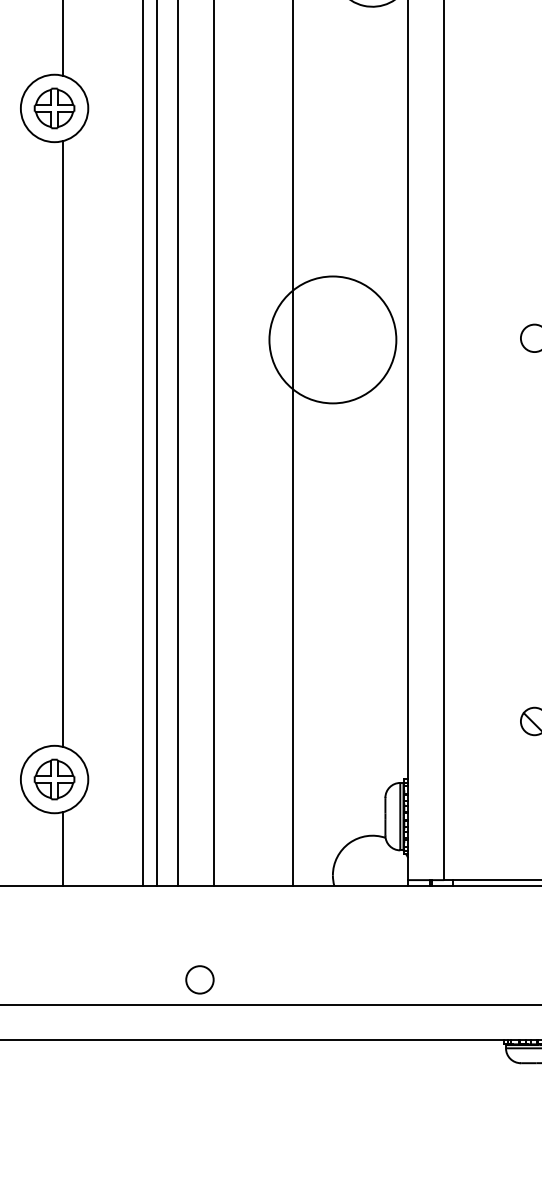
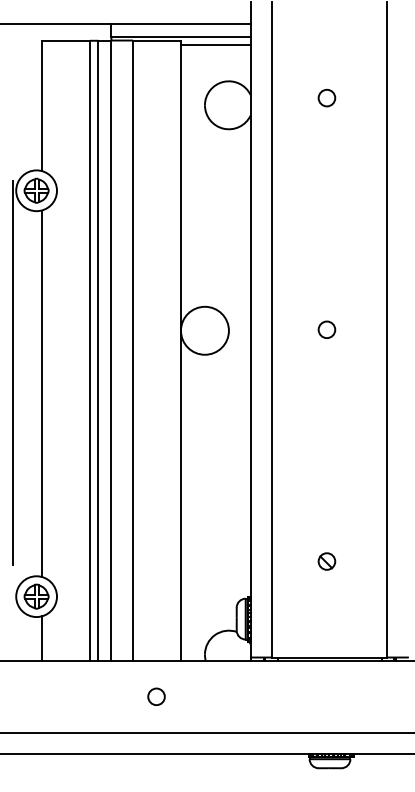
circle: (332, 339) -> (204, 330), size x0.62
line: (14, 408) -> (12, 372), added
circle: (199, 979) -> (156, 696), moved

